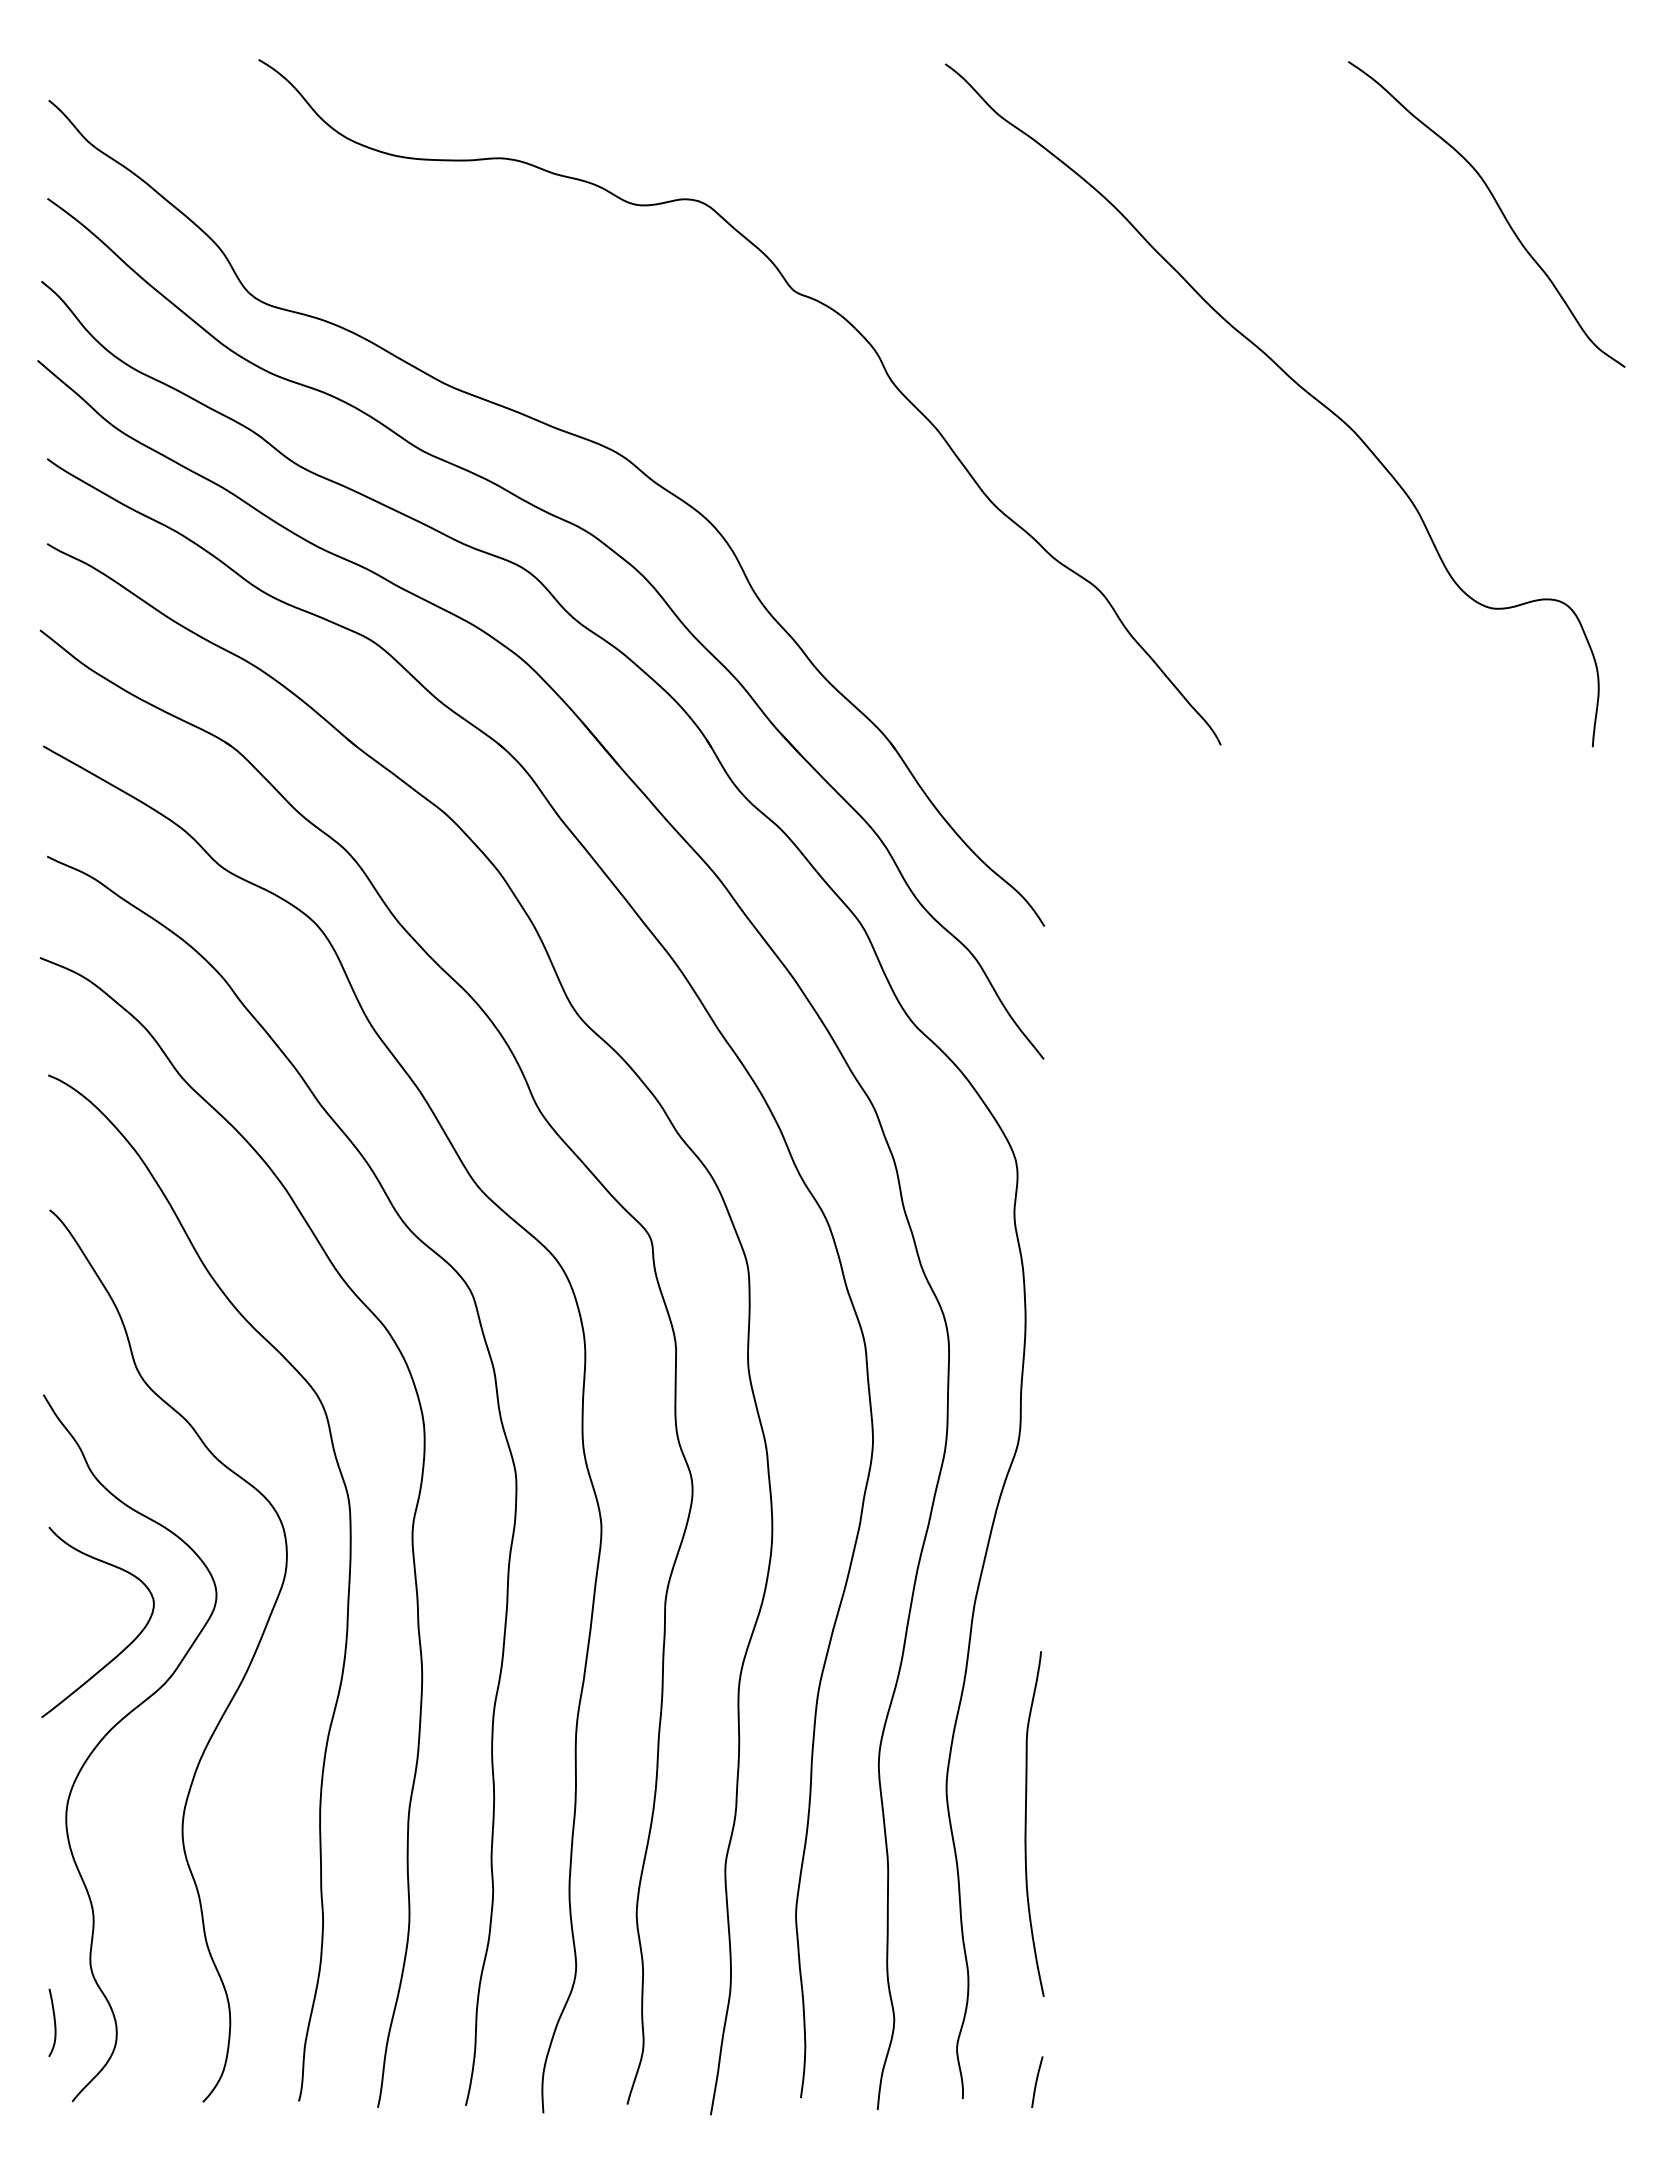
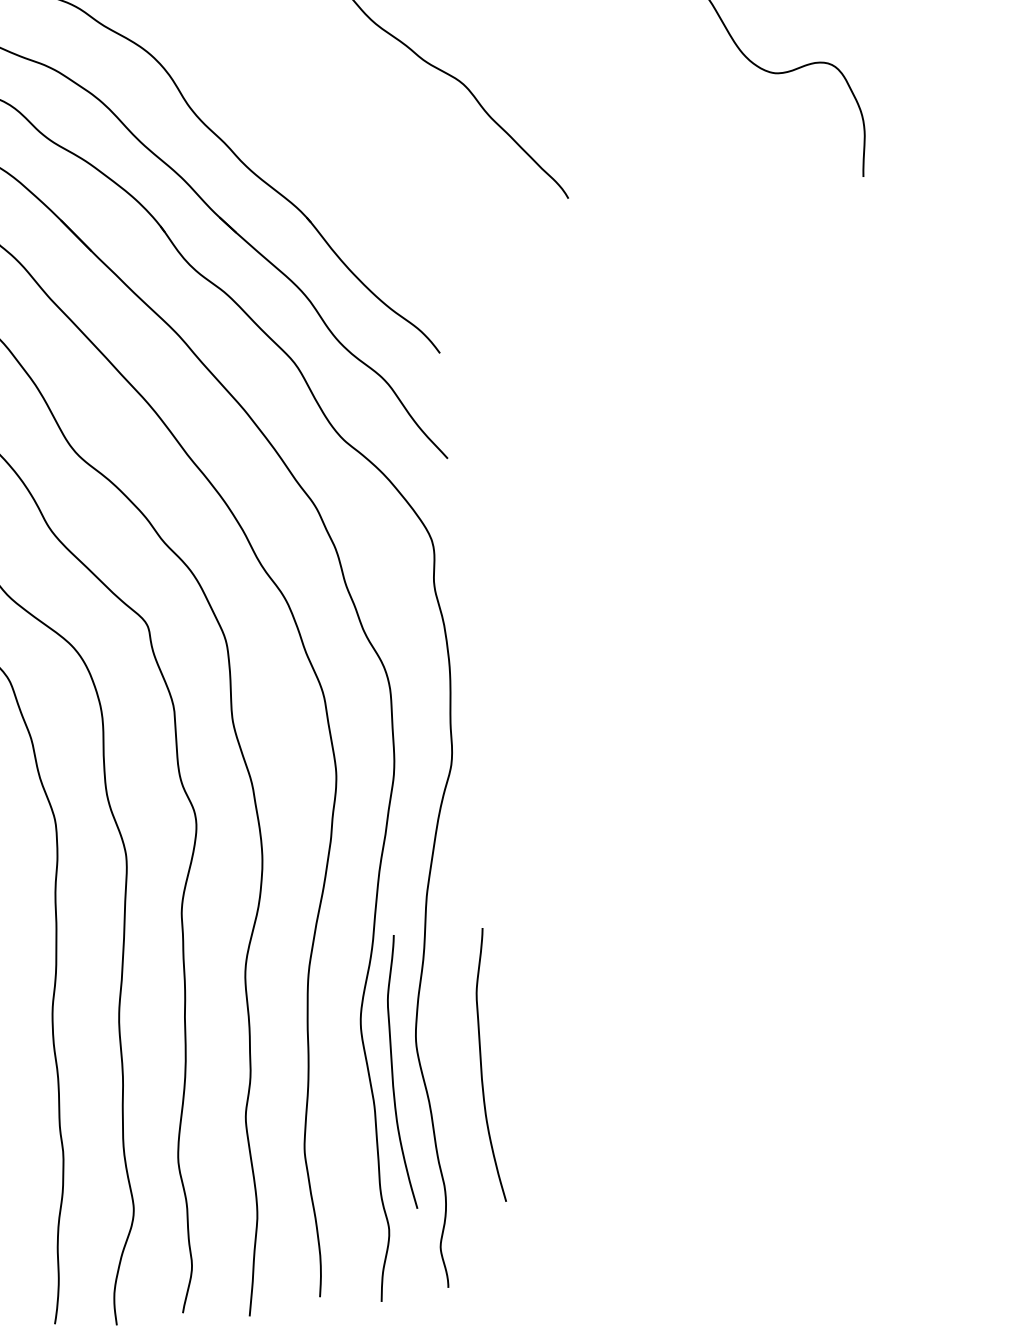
curve: (914, 1823) -> (392, 1072), added
line: (1037, 2081) -> (506, 1269), removed

